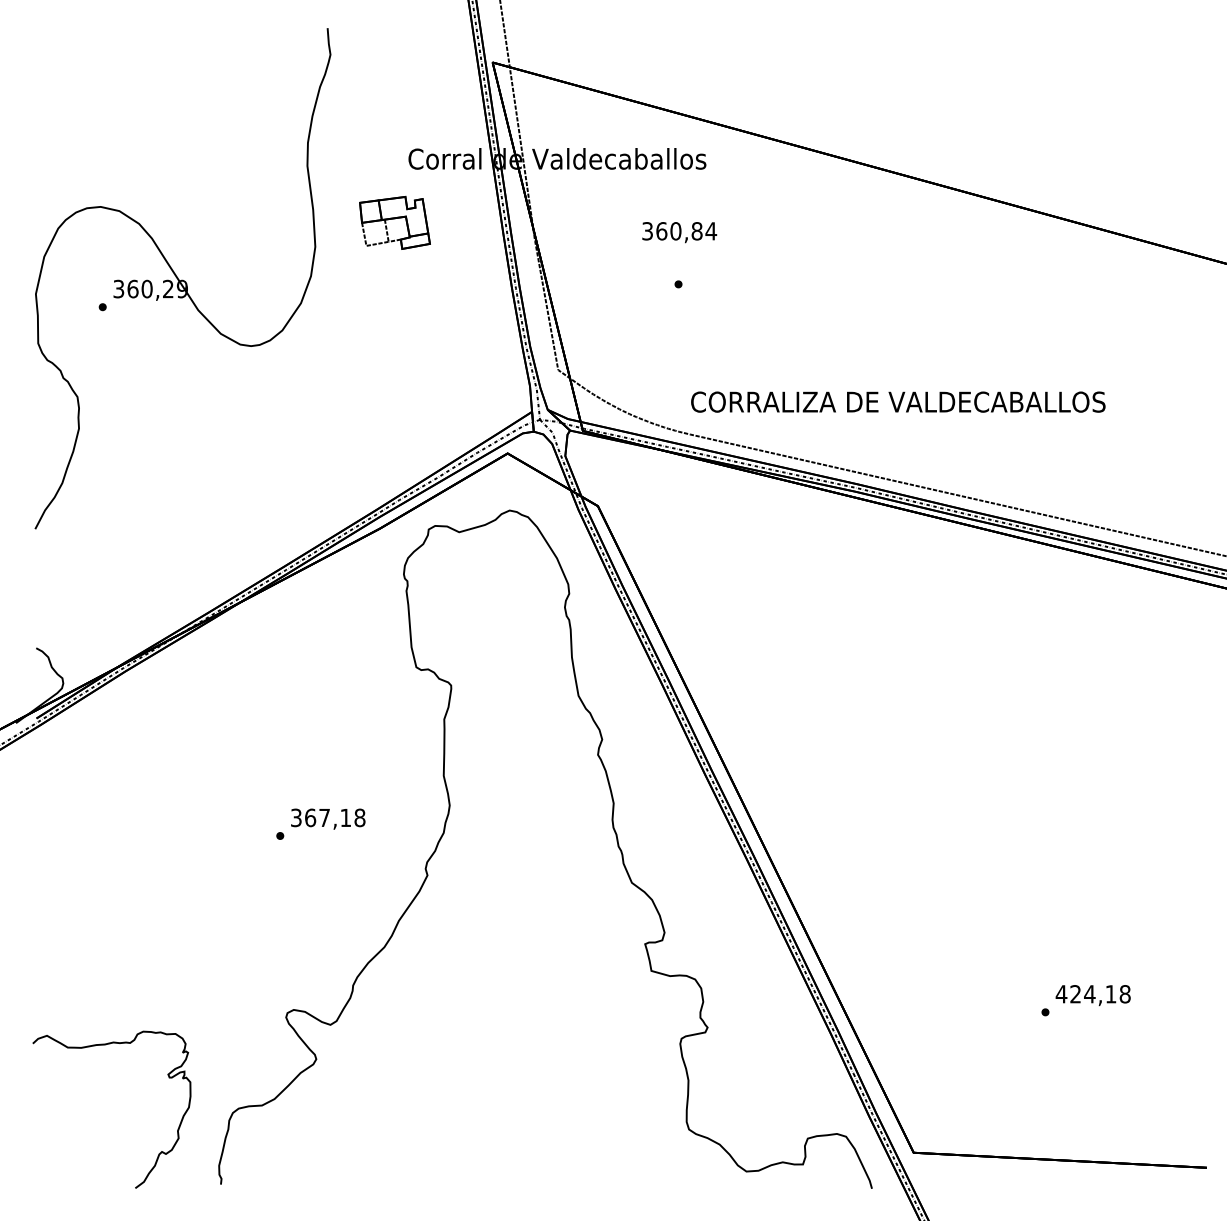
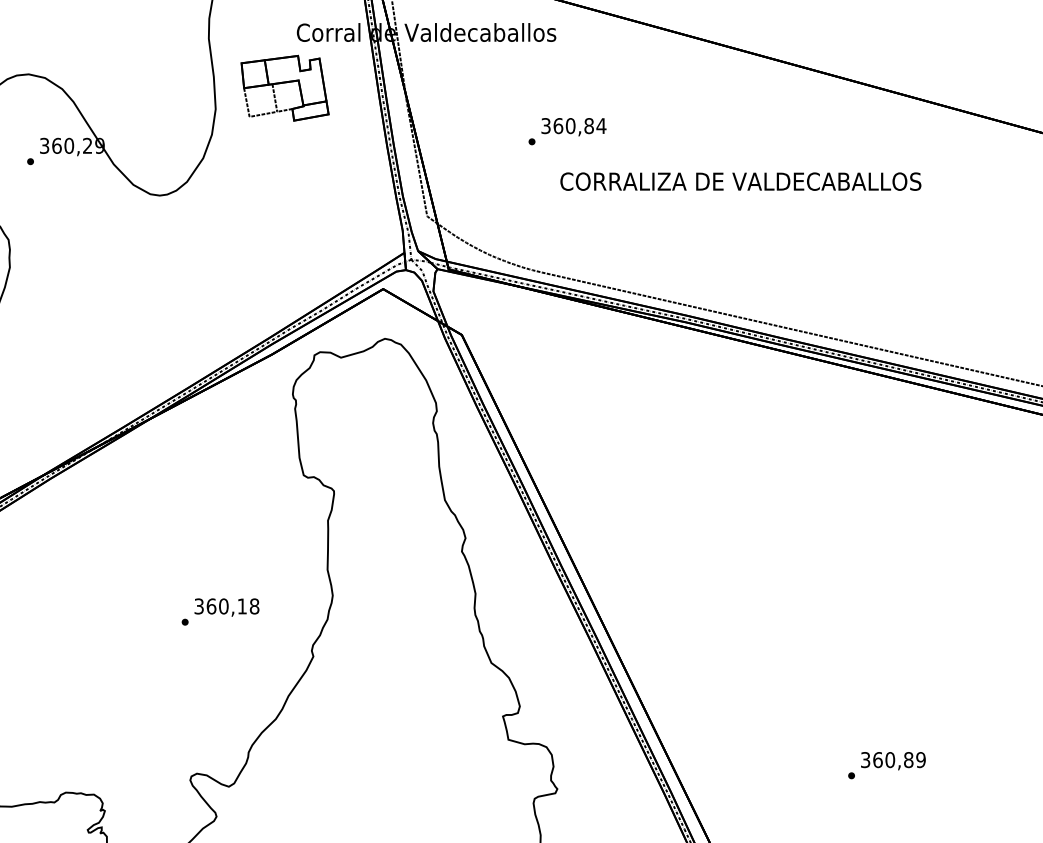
part: (394, 222) -> (284, 87), size x1.43
text: (679, 232) -> (573, 127), moved
text: (898, 401) -> (741, 181), moved
text: (324, 817) -> (223, 606), 367,18 -> 360,18
text: (1092, 994) -> (892, 760), 424,18 -> 360,89

